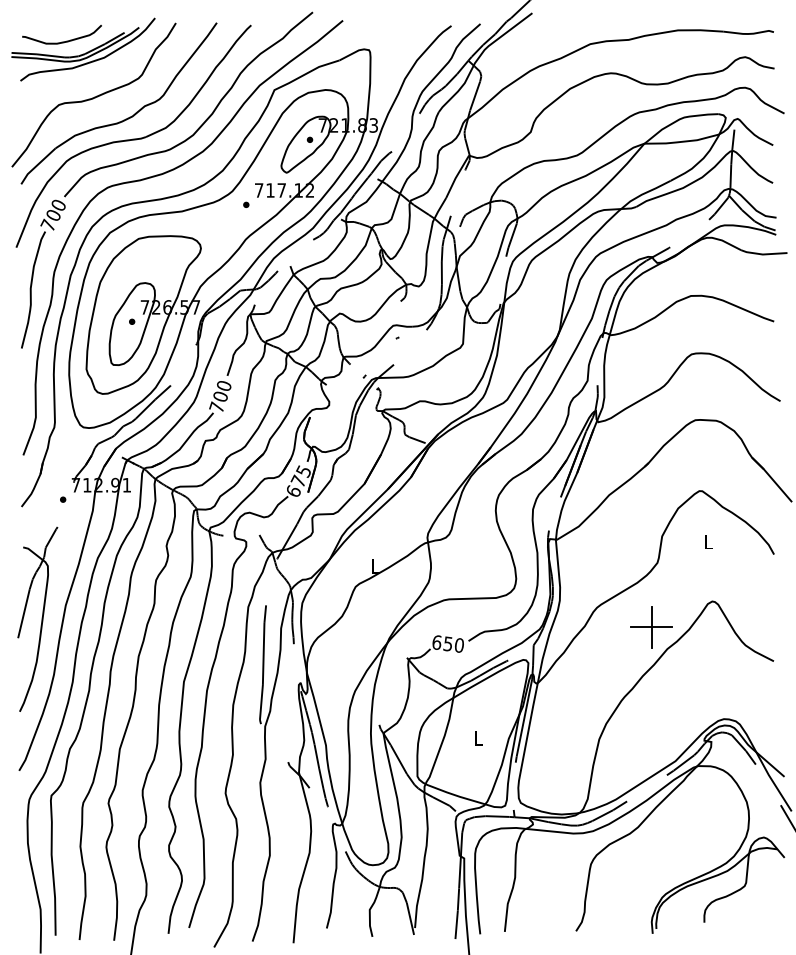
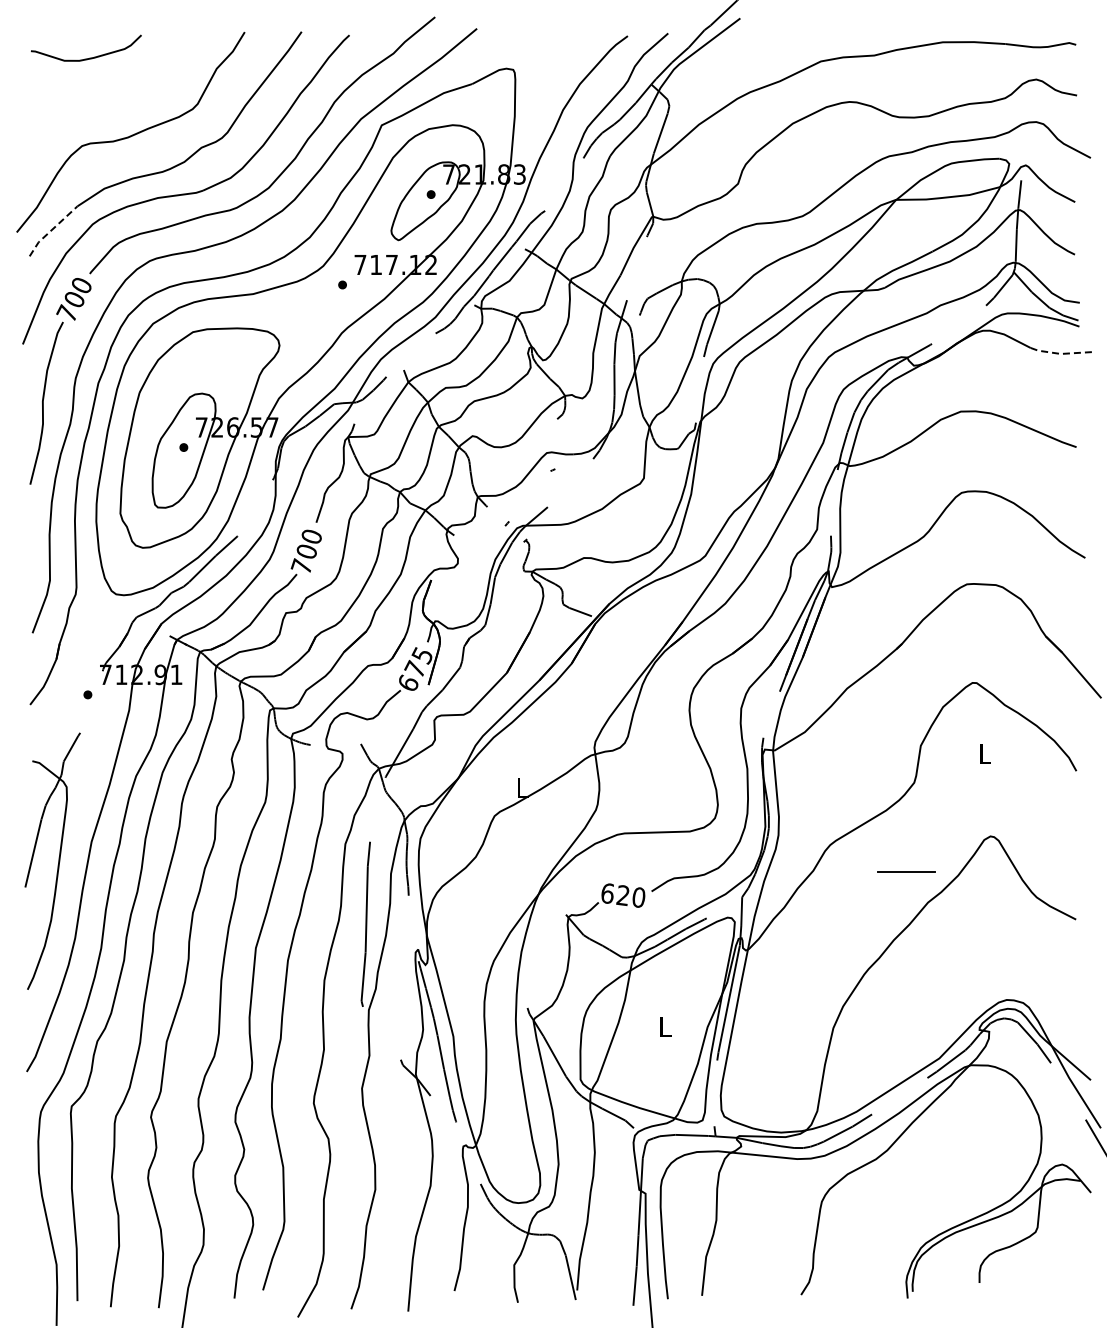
part: (83, 49) -> (116, 69), removed
line: (36, 165) -> (51, 230), solid -> dashed
line: (763, 254) -> (1061, 353), solid -> dashed
line: (651, 626) -> (906, 871), removed
text: (447, 643) -> (622, 895), 650 -> 620

